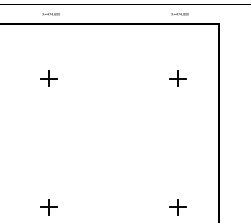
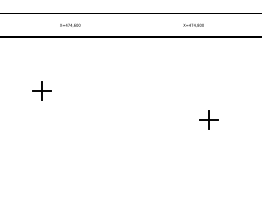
text: (179, 14) -> (192, 25), moved
part: (48, 78) -> (41, 90), moved
part: (177, 78) -> (208, 120), moved

